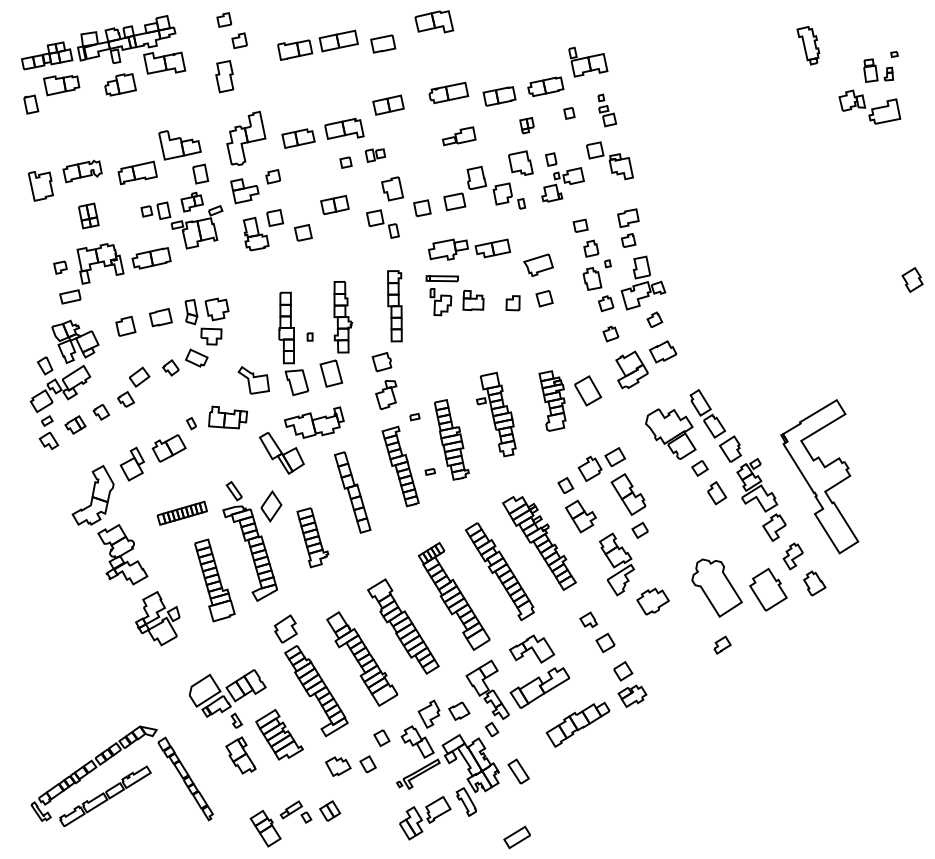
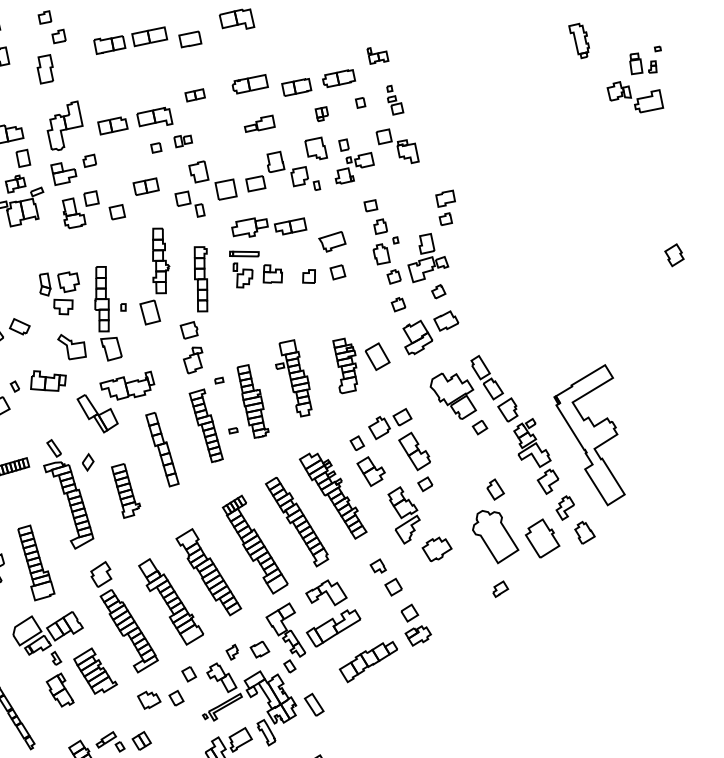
part: (588, 61) -> (378, 55), size x0.6
part: (388, 104) -> (195, 94), size x0.7
part: (422, 208) -> (226, 189), size x1.4
part: (628, 227) -> (445, 207), moved
part: (206, 321) -> (58, 293), moved
part: (336, 334) -> (154, 276), moved
part: (717, 493) -> (496, 489), moved
part: (271, 506) -> (88, 462), size x0.6
part: (214, 580) -> (36, 562), moved
part: (428, 713) -> (231, 651), size x0.6

